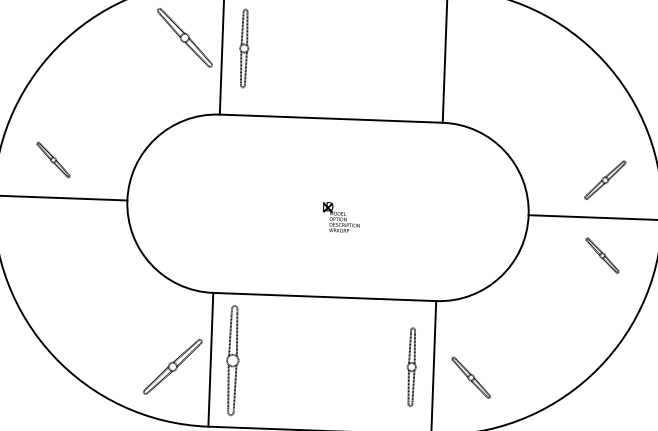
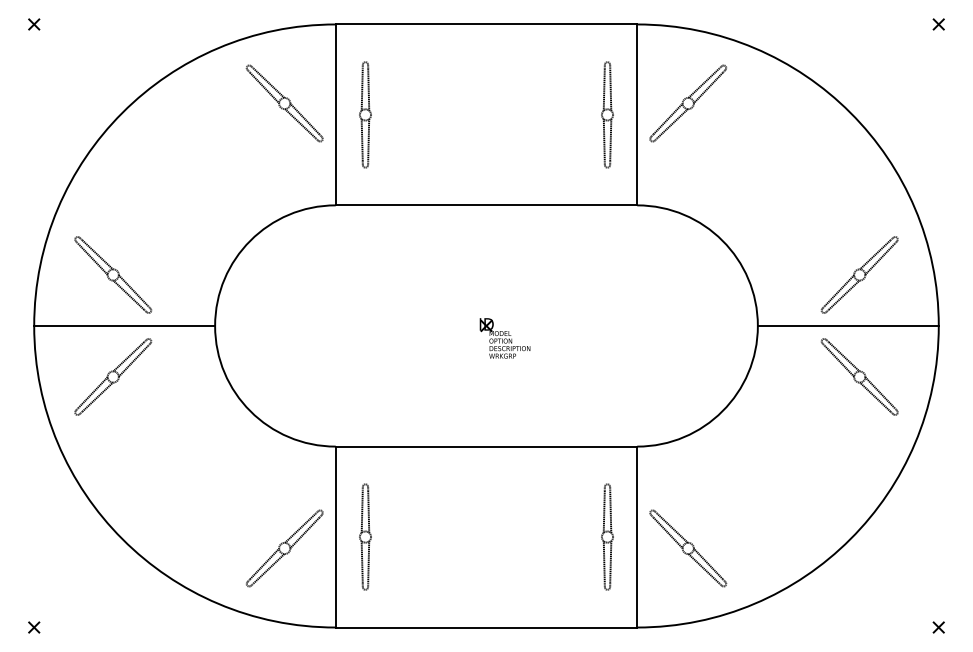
part: (482, 48) -> (687, 103), added
part: (423, 54) -> (607, 114), added
part: (53, 159) -> (113, 274), size x1.67
part: (605, 179) -> (859, 274), size x1.43
part: (50, 235) -> (113, 376), added
part: (602, 255) -> (859, 376), size x1.67
part: (232, 360) -> (365, 536), size x0.71
part: (471, 377) -> (688, 548), size x1.43

